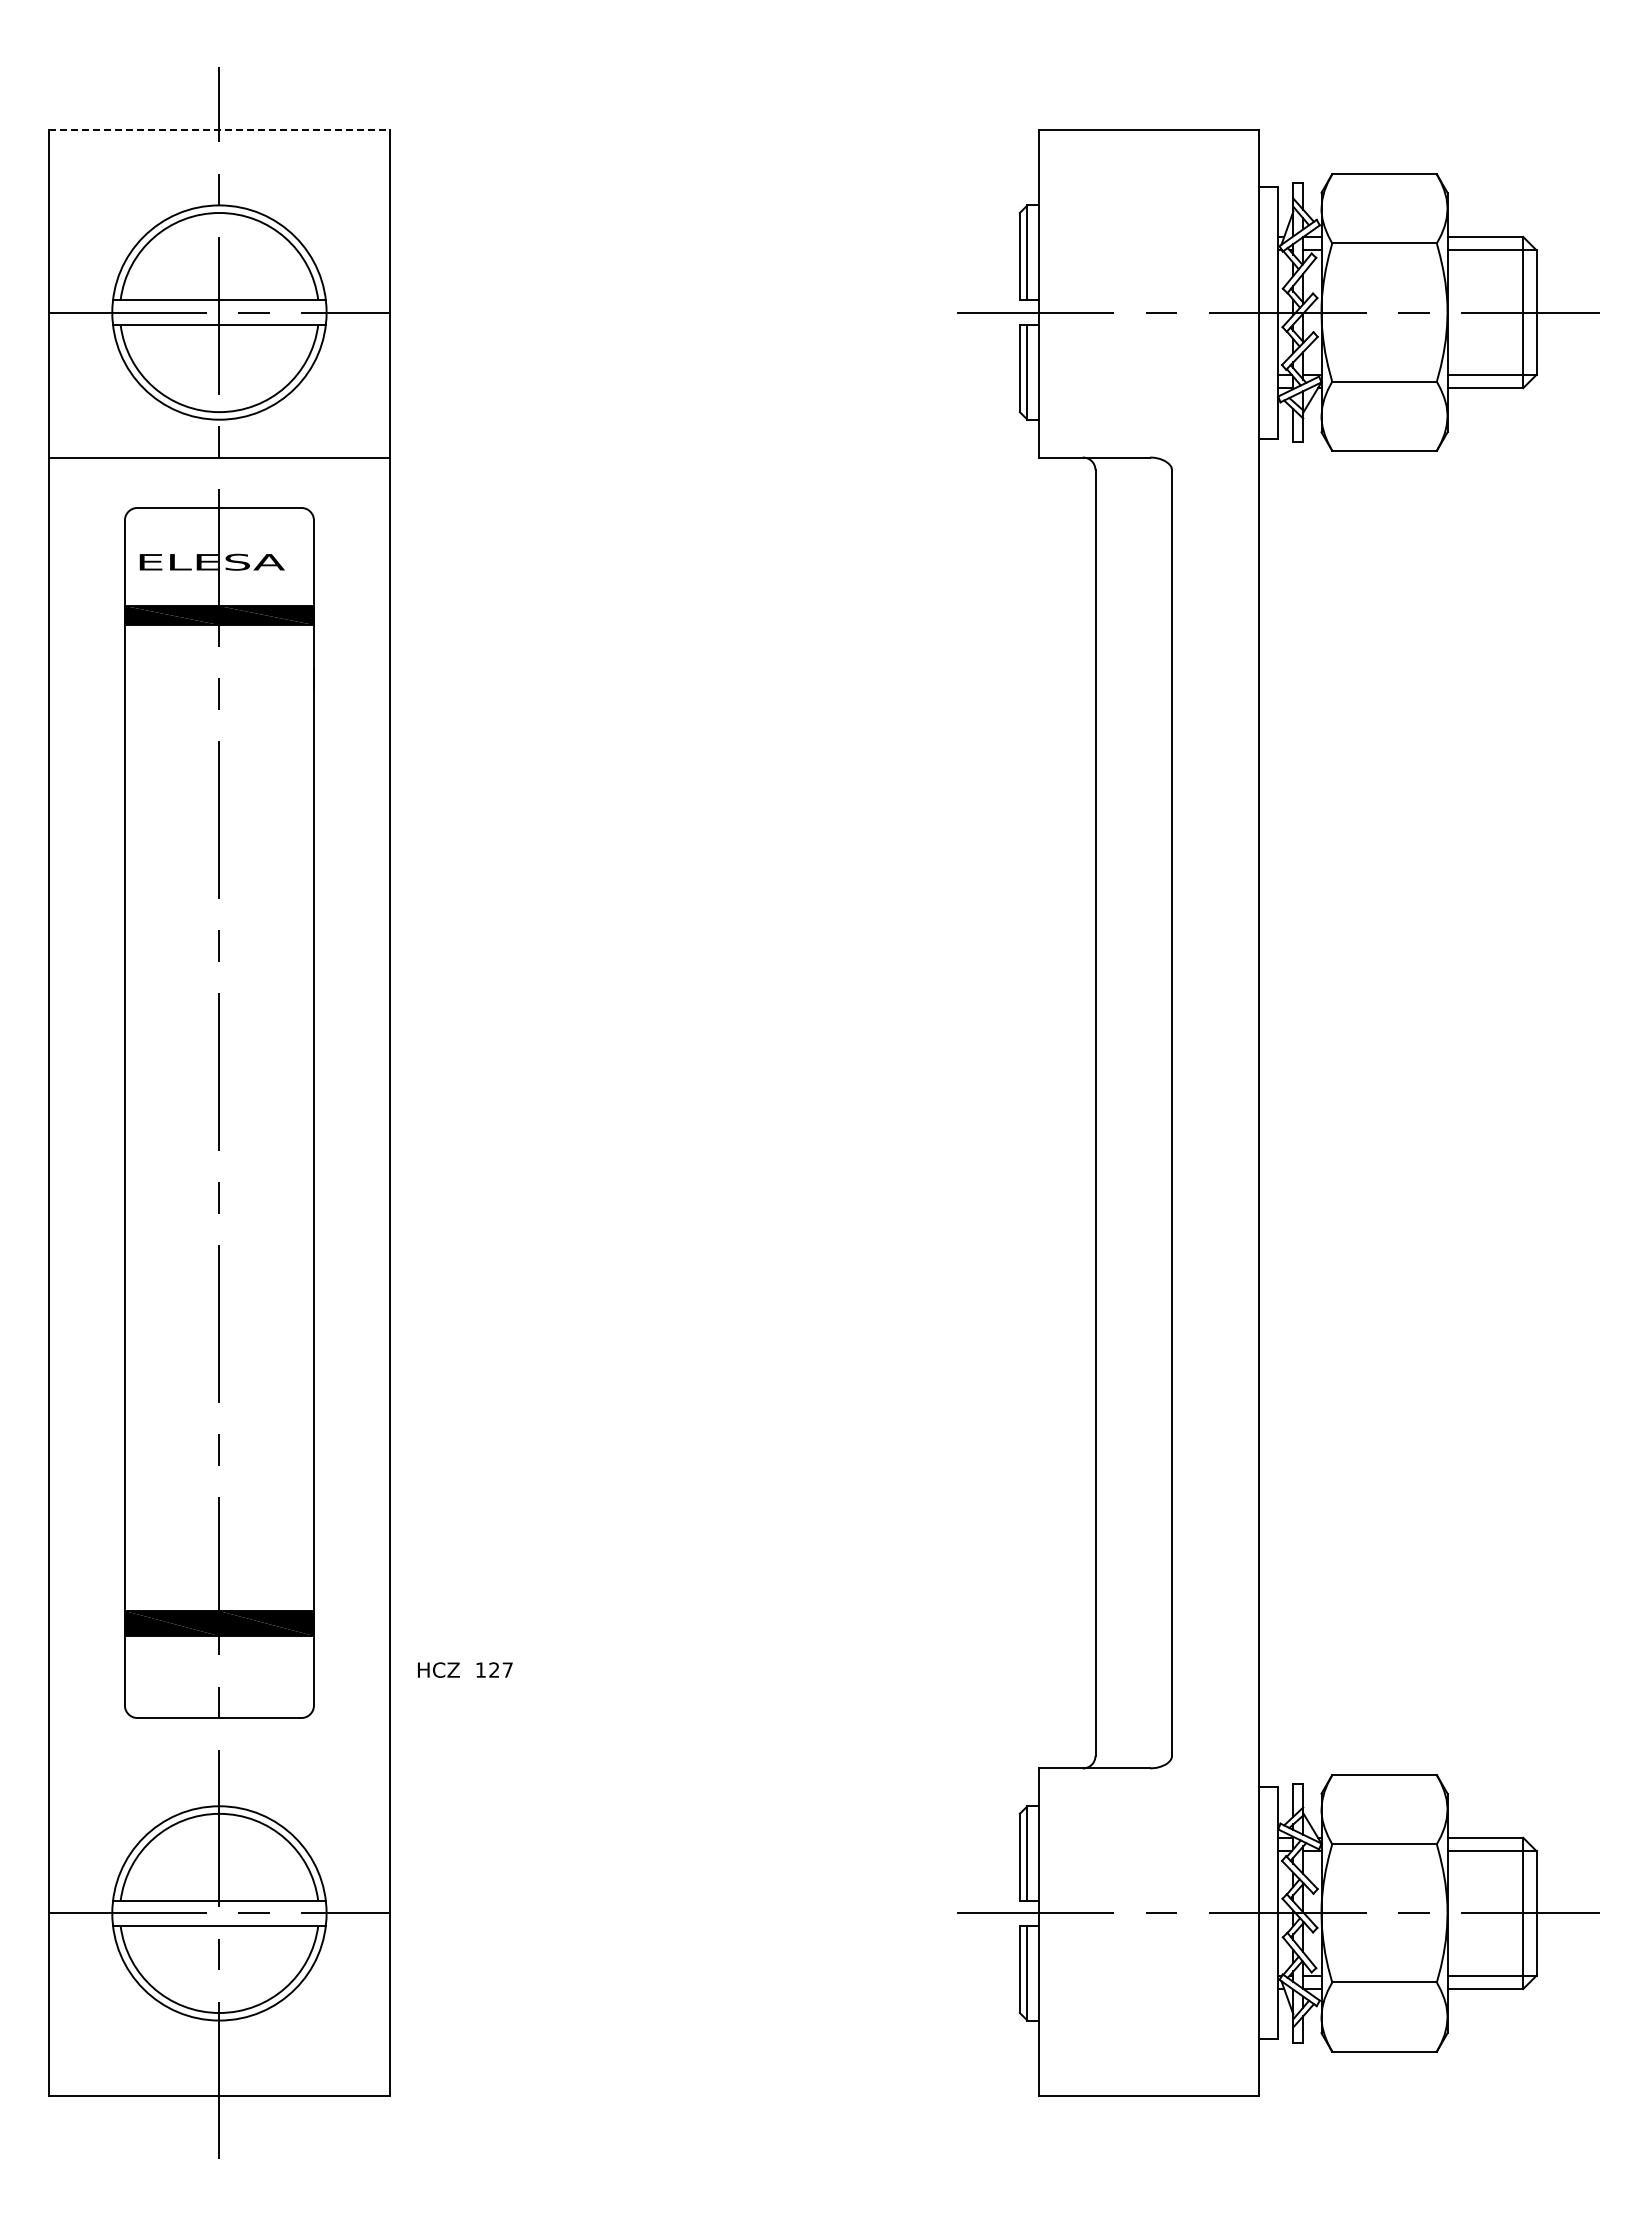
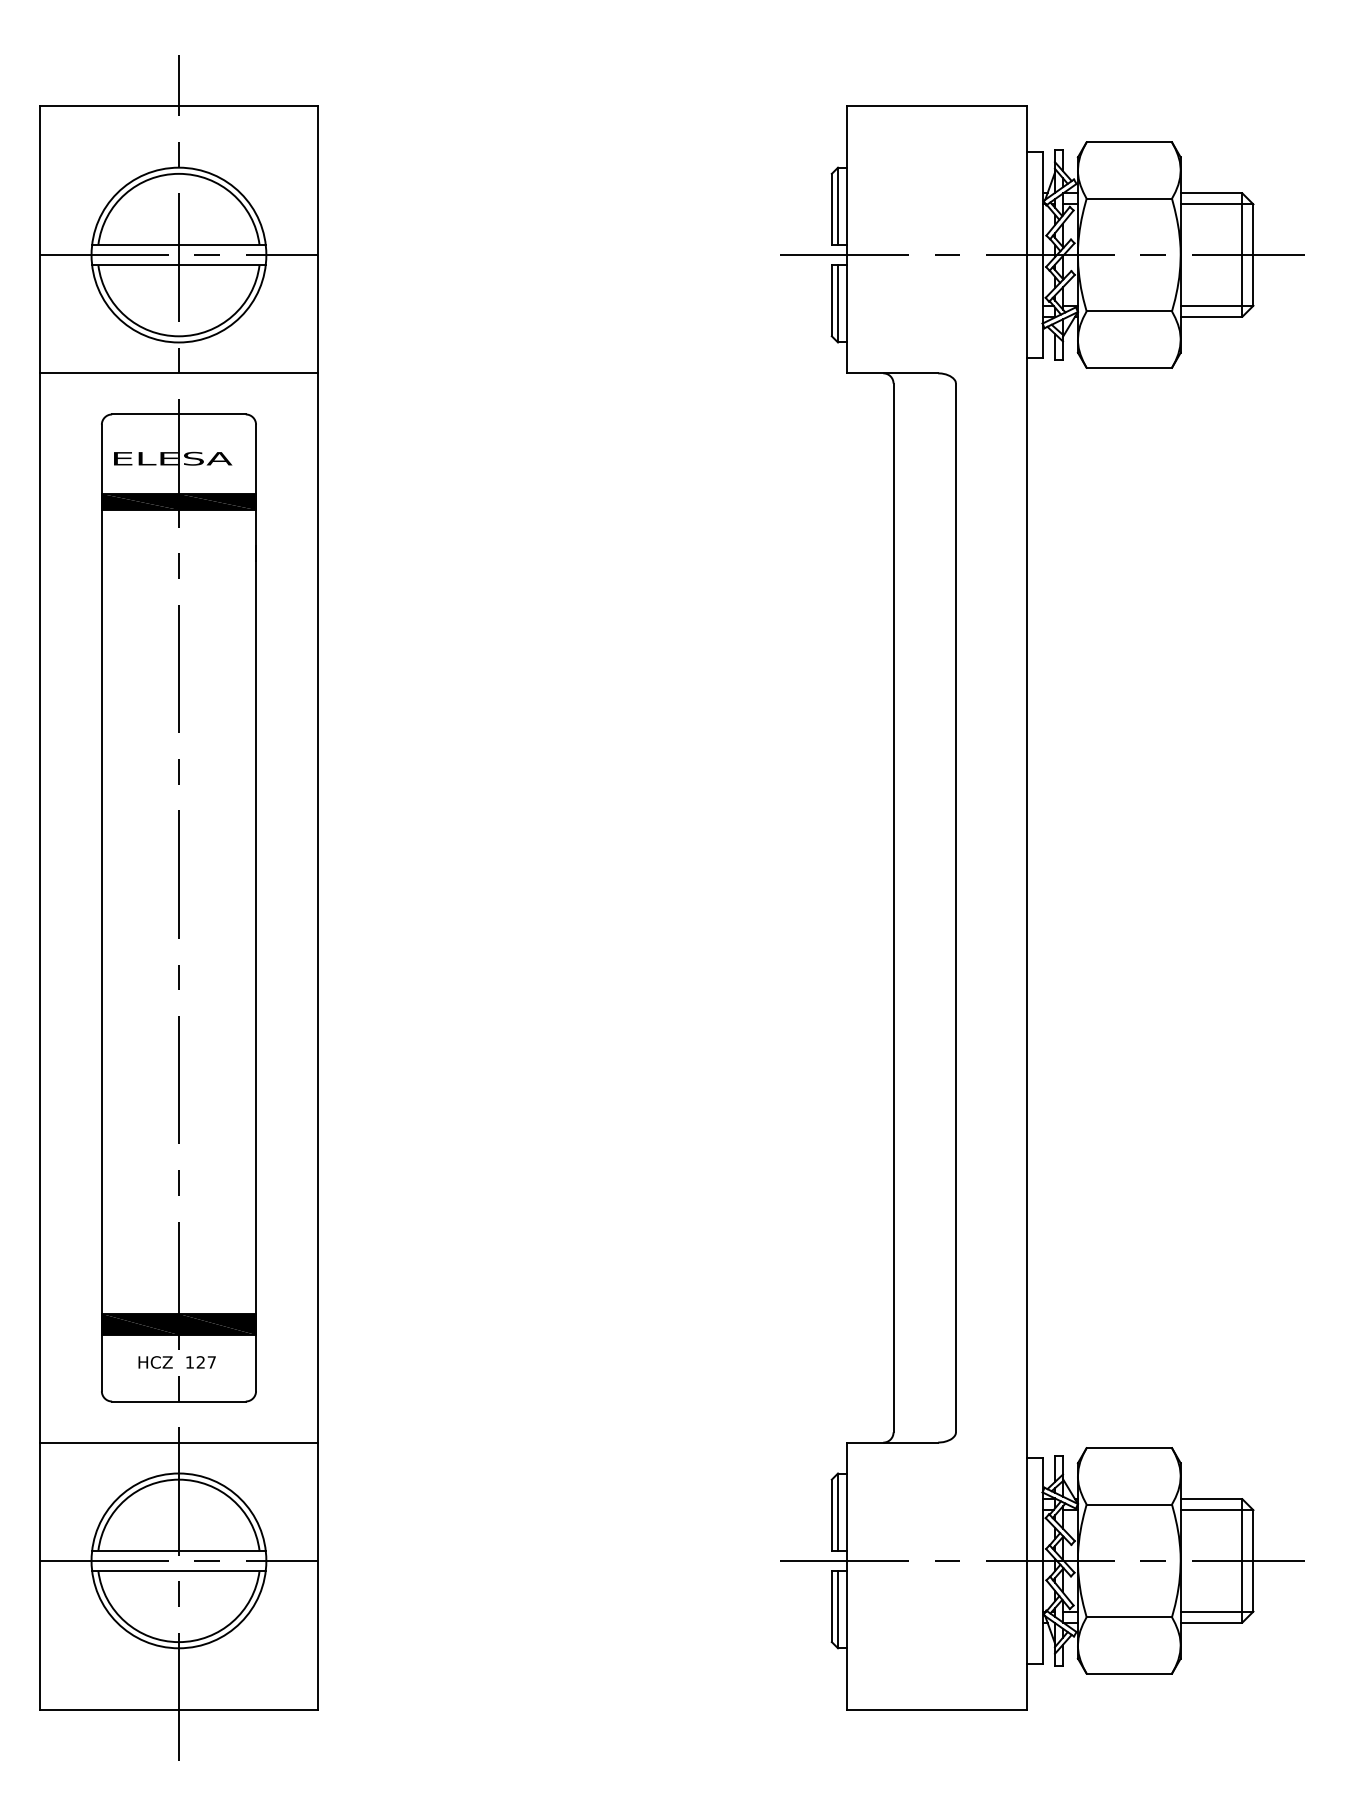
line: (219, 129) -> (179, 105), dashed -> solid
text: (465, 1669) -> (177, 1361), moved
line: (219, 1768) -> (179, 1442), added

